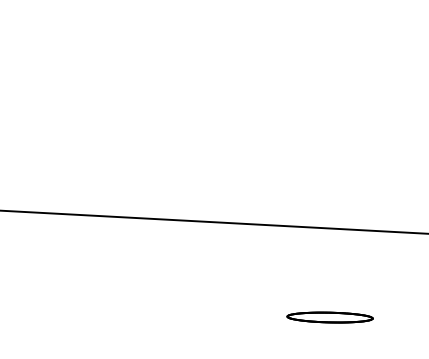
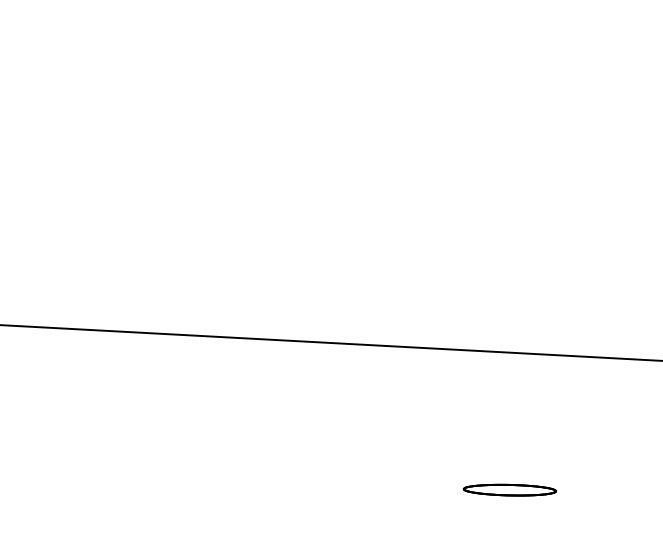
part: (329, 317) -> (509, 490), size x0.7

